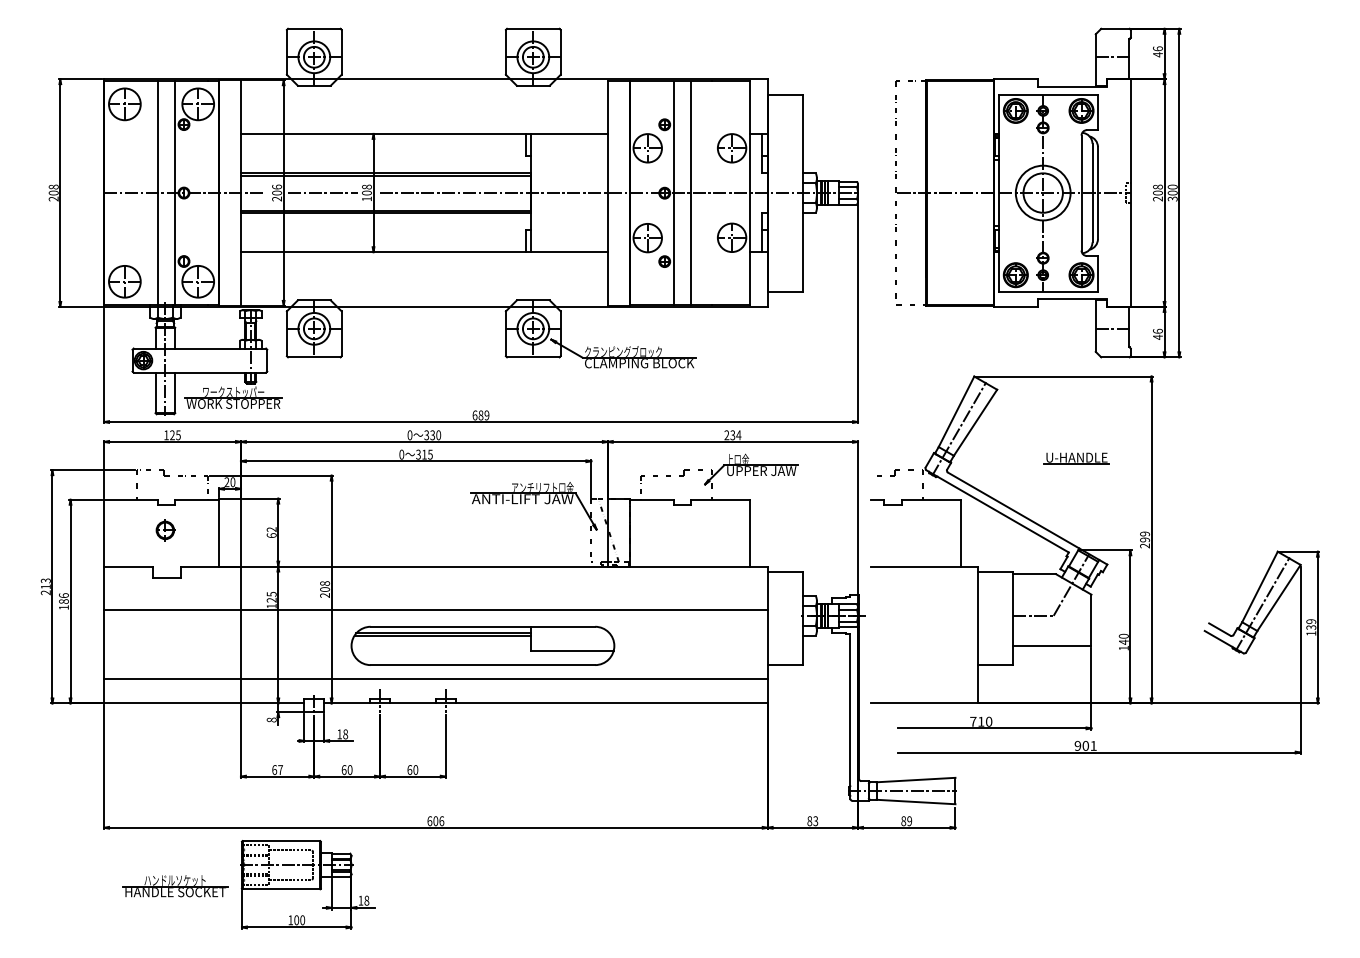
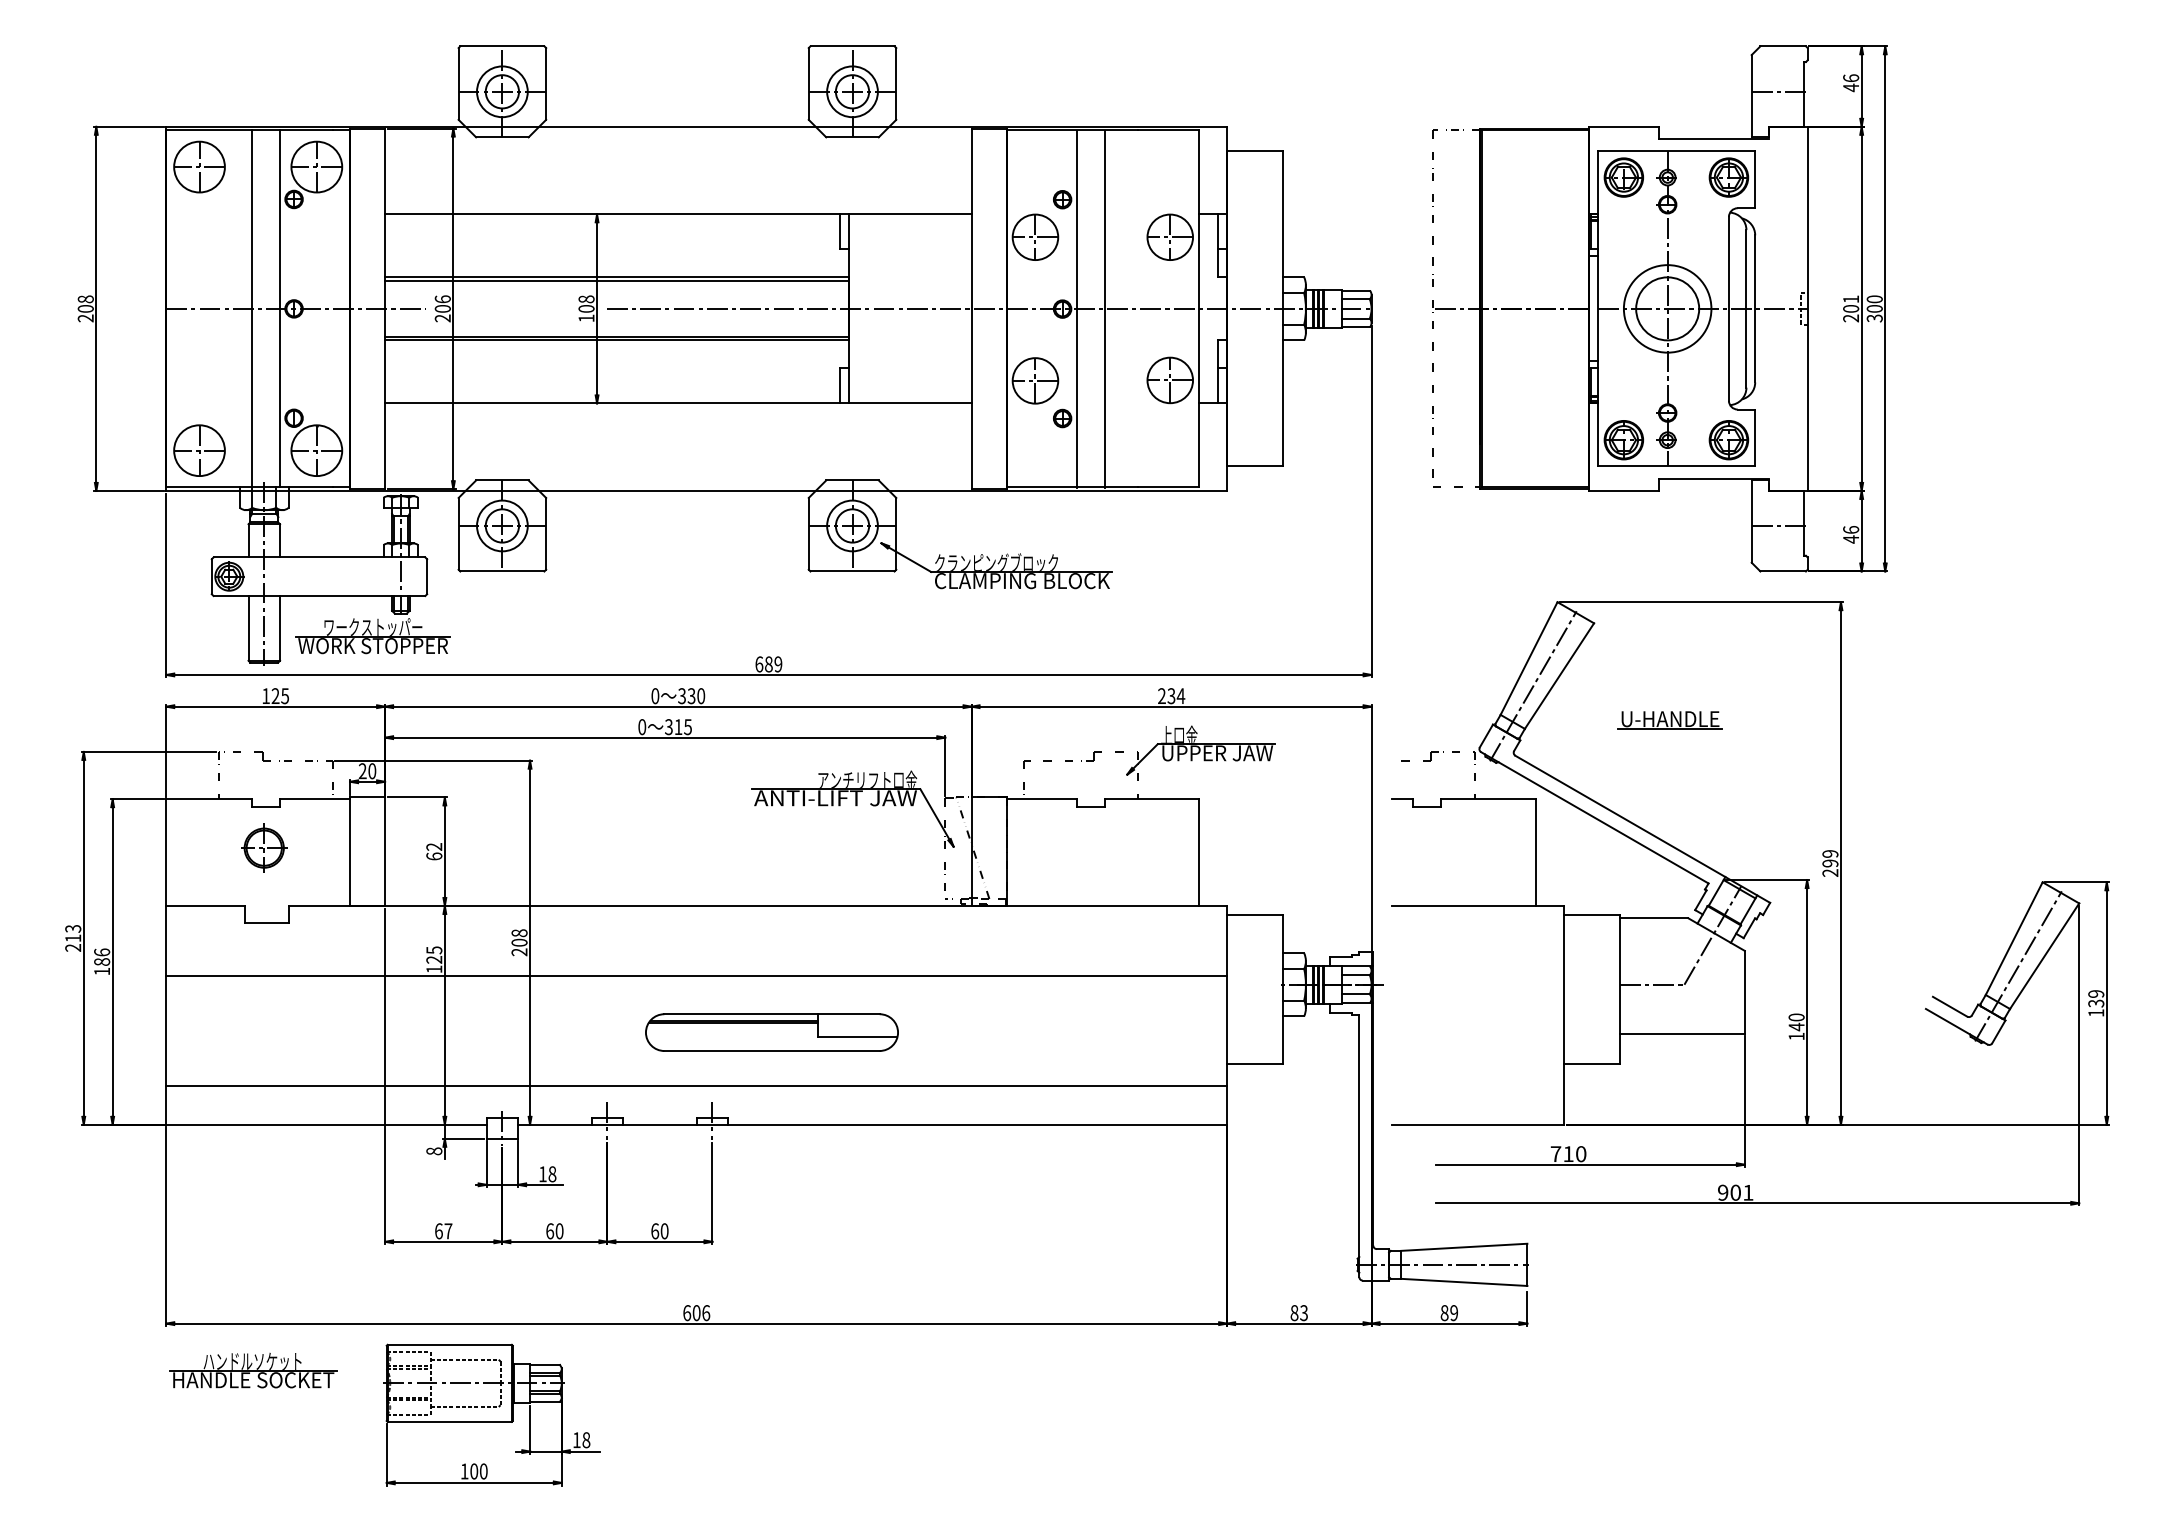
text: (1157, 186) -> (1850, 298), 208 -> 201
line: (322, 193) -> (515, 309), removed
part: (1076, 458) -> (1669, 720), moved
part: (165, 530) -> (264, 848), size x1.4
part: (482, 645) -> (771, 1032), size x0.6
part: (175, 886) -> (253, 1371), moved

